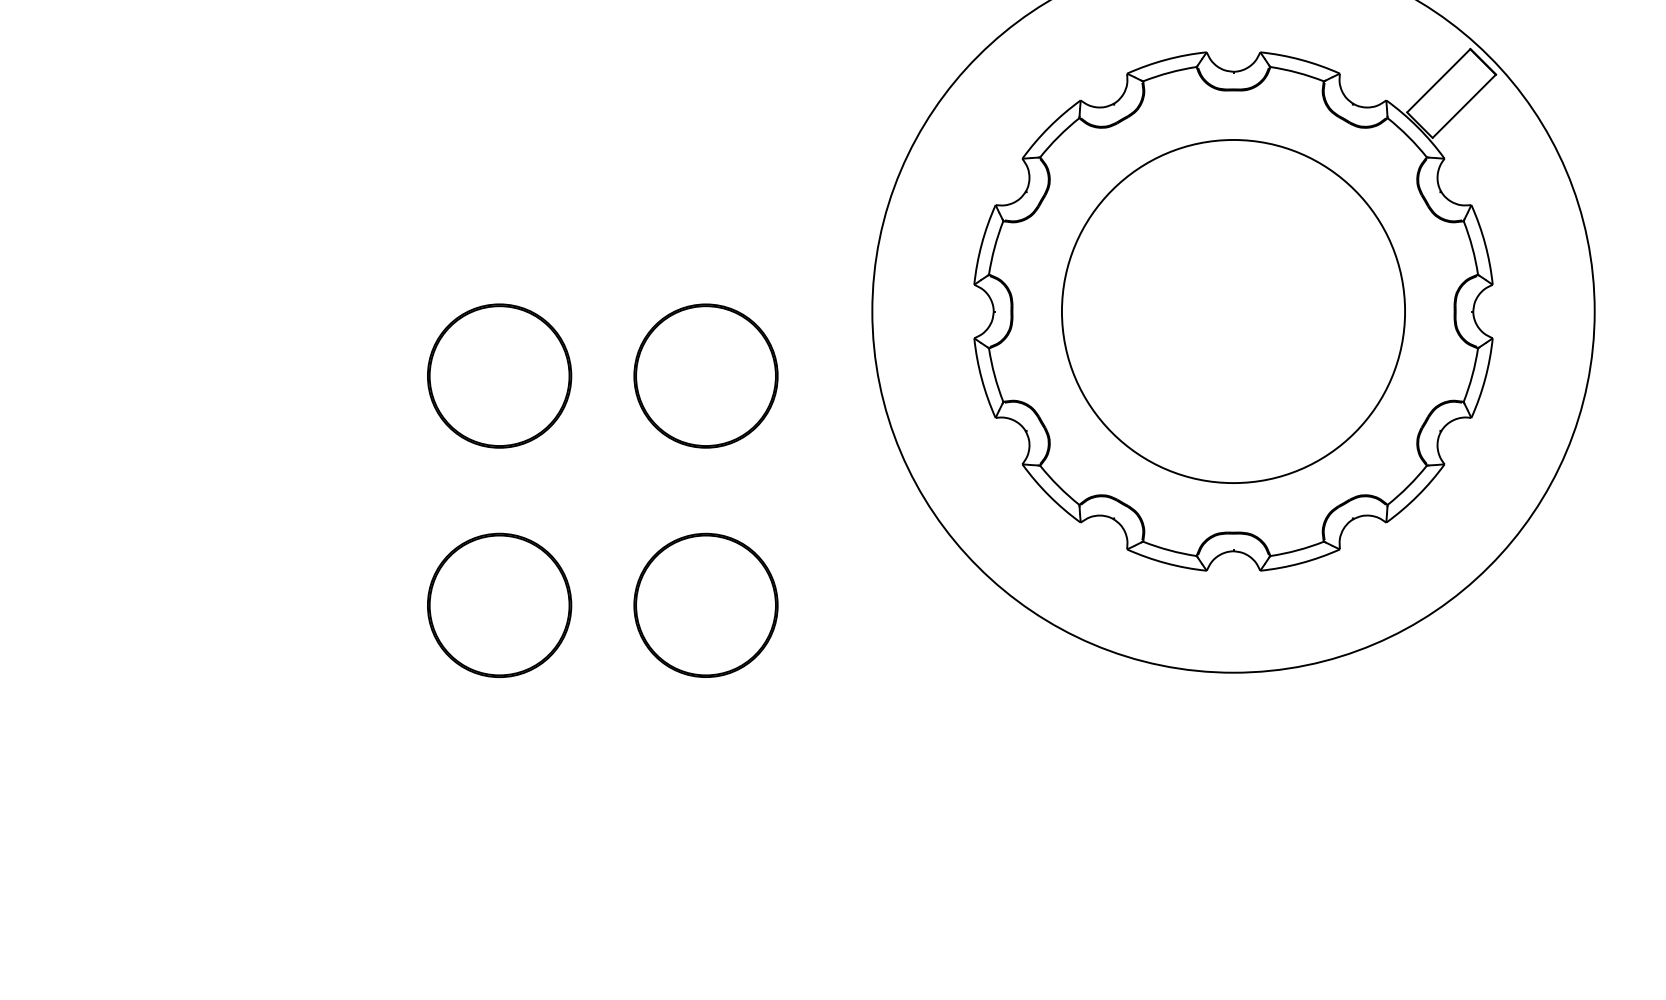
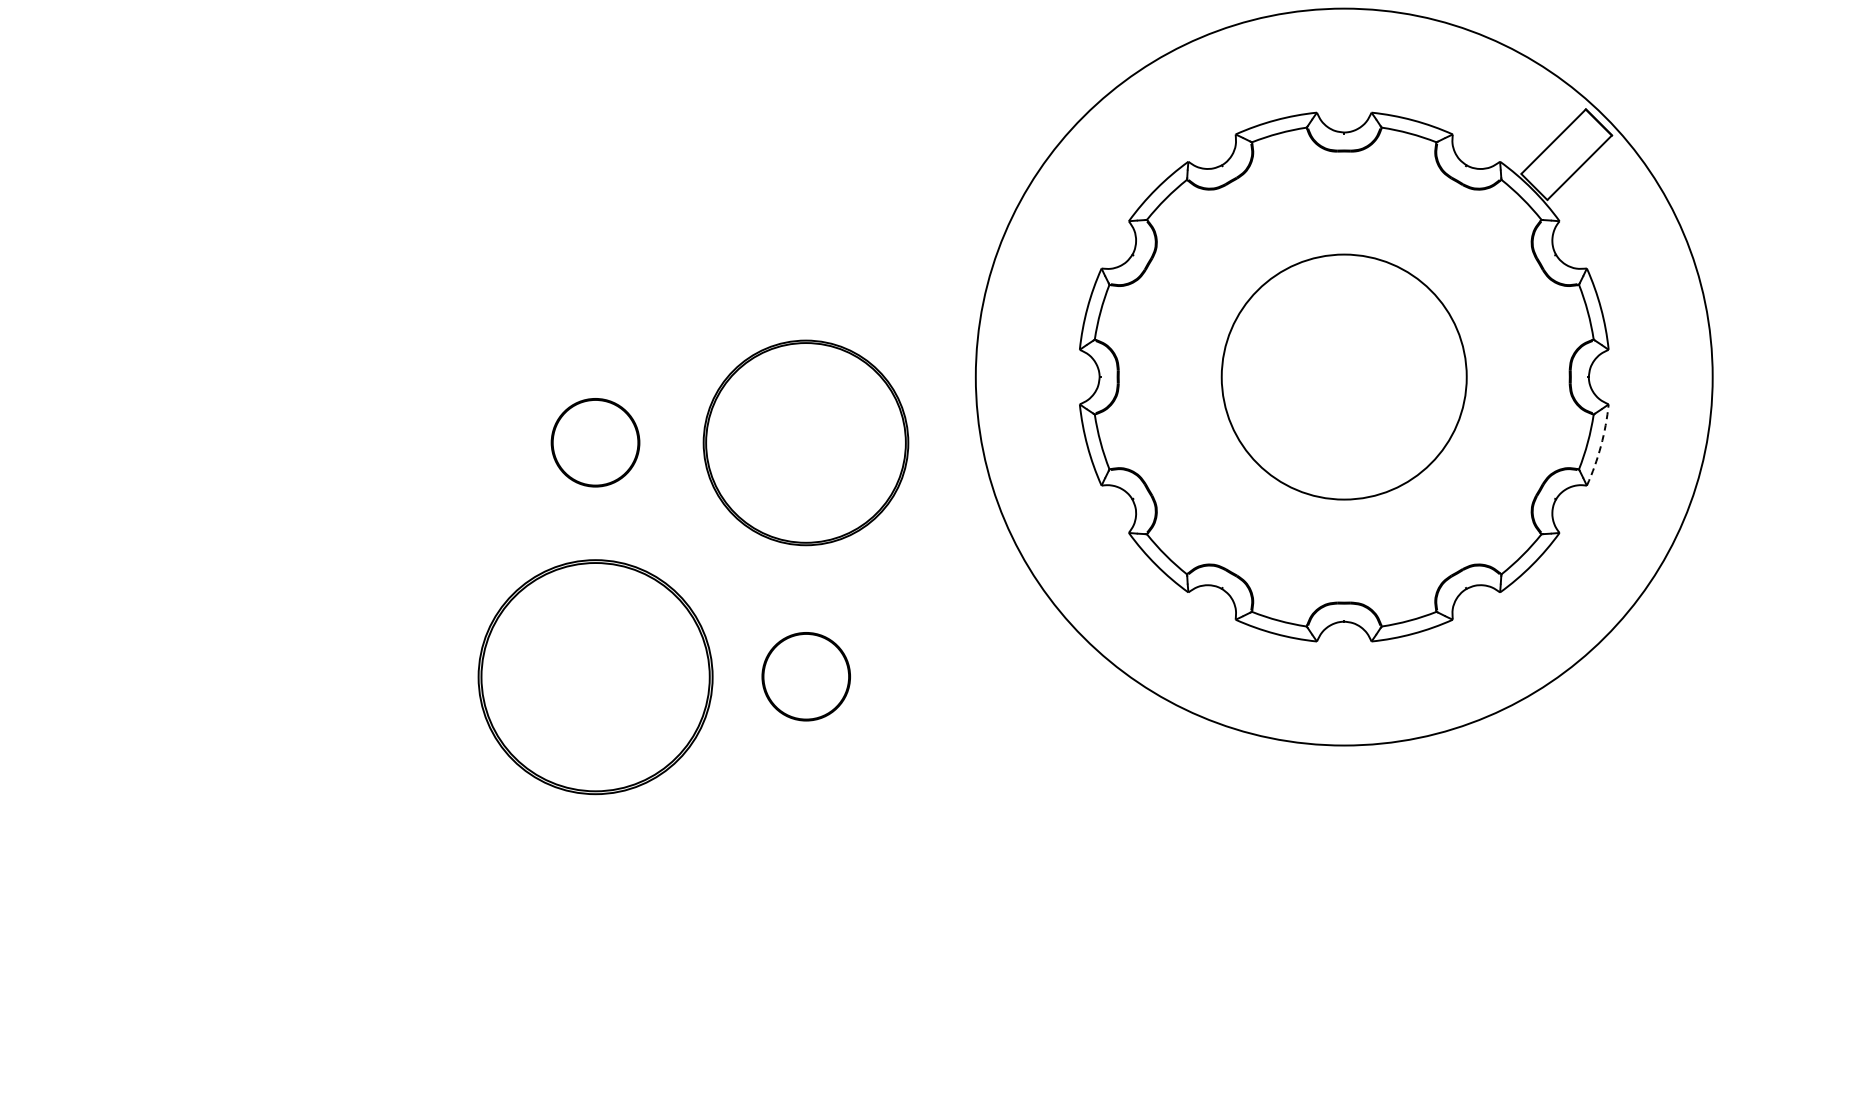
circle: (1233, 311) -> (1344, 377), size x0.7
part: (499, 375) -> (595, 442), size x0.6
part: (706, 375) -> (806, 442), size x1.4
arc: (1485, 378) -> (1601, 445), solid -> dashed
part: (499, 605) -> (595, 676), size x1.6
part: (706, 605) -> (806, 676), size x0.6

